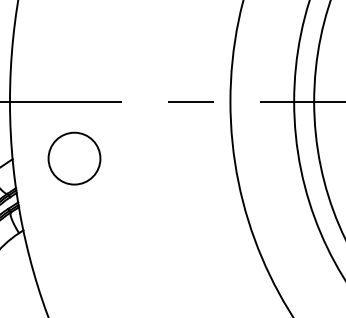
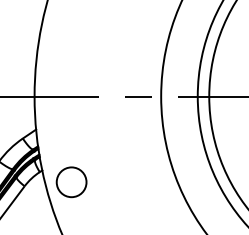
circle: (74, 159) -> (71, 182), moved

